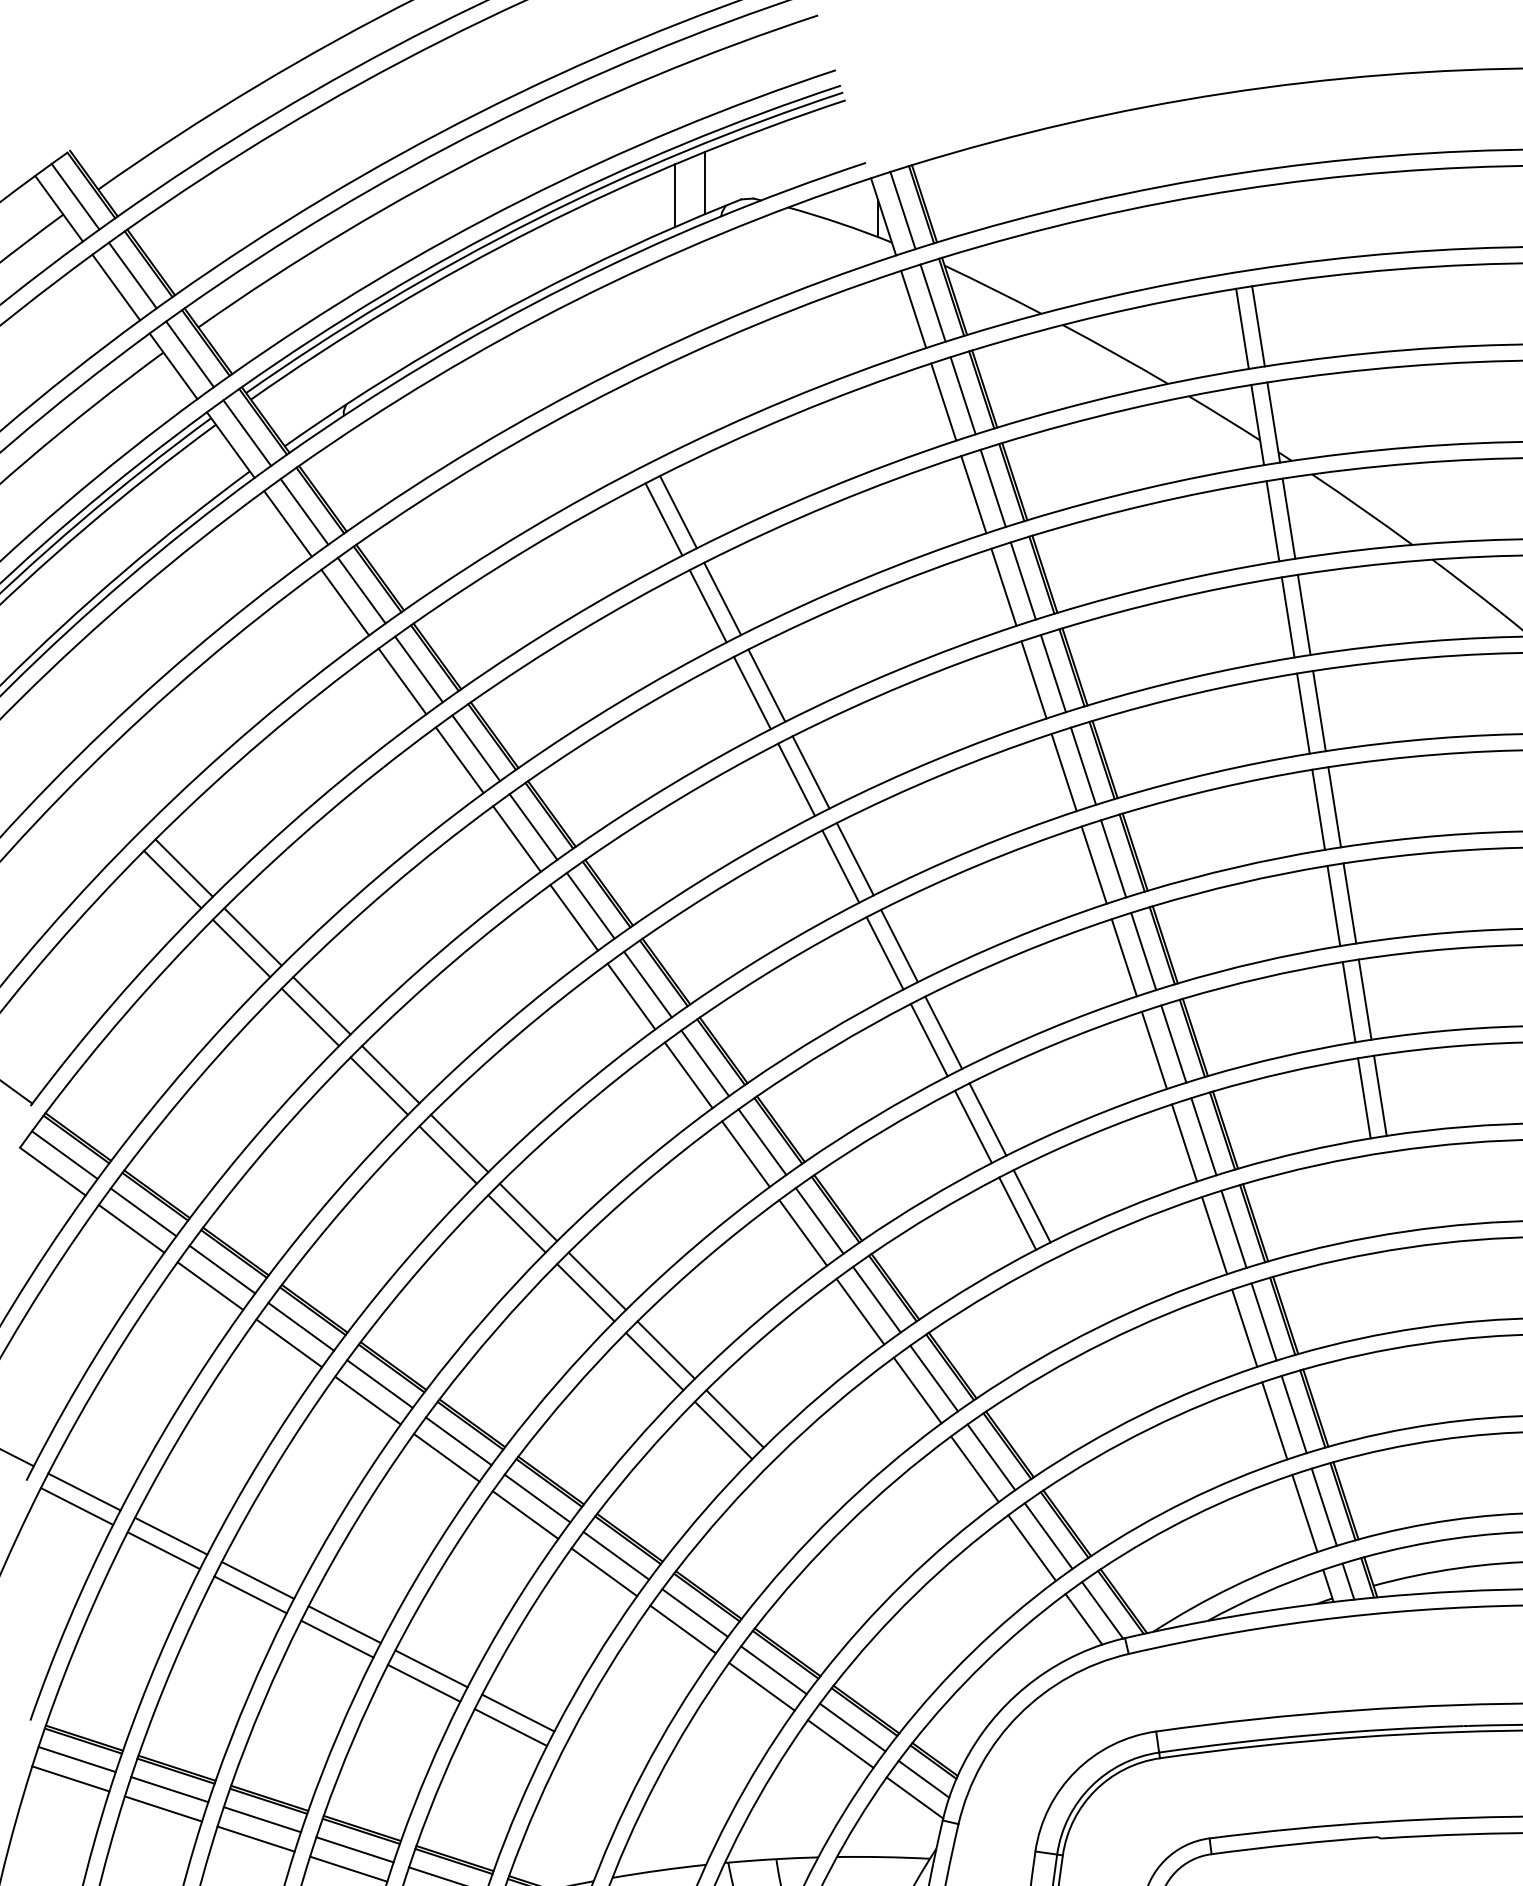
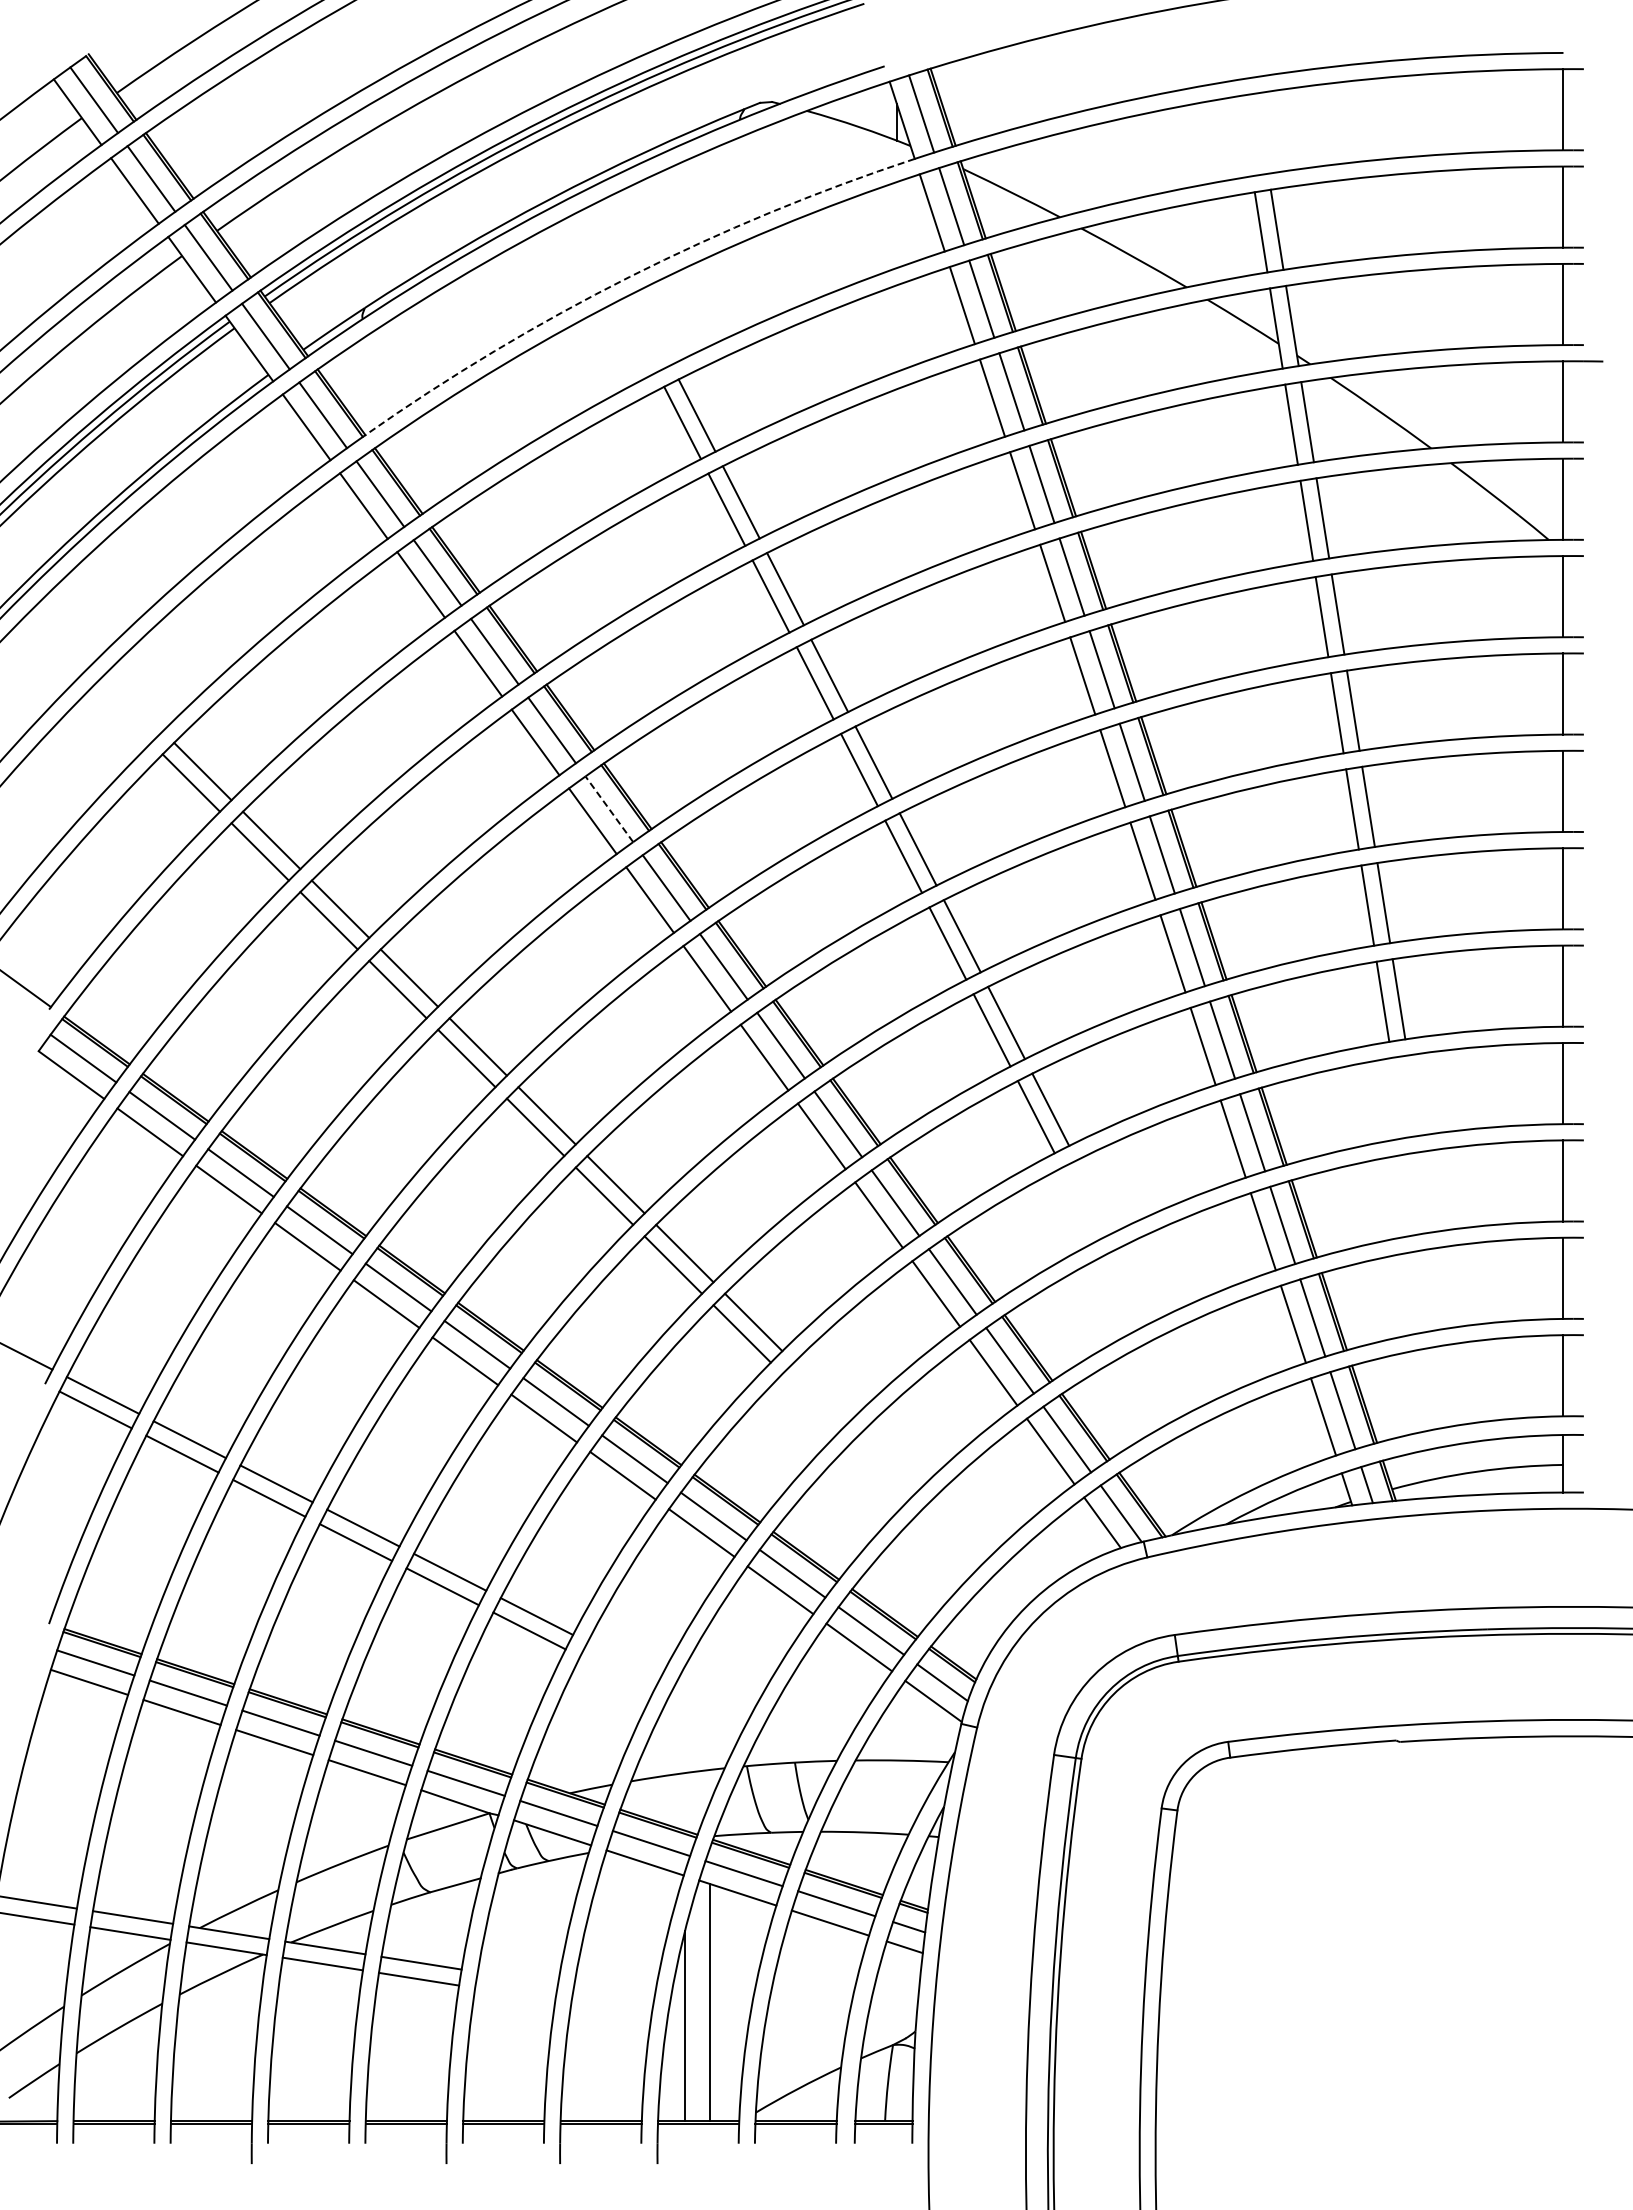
line: (704, 183) -> (723, 86), removed
line: (675, 195) -> (694, 98), removed
arc: (610, 373) -> (629, 276), solid -> dashed
line: (590, 906) -> (609, 809), solid -> dashed

